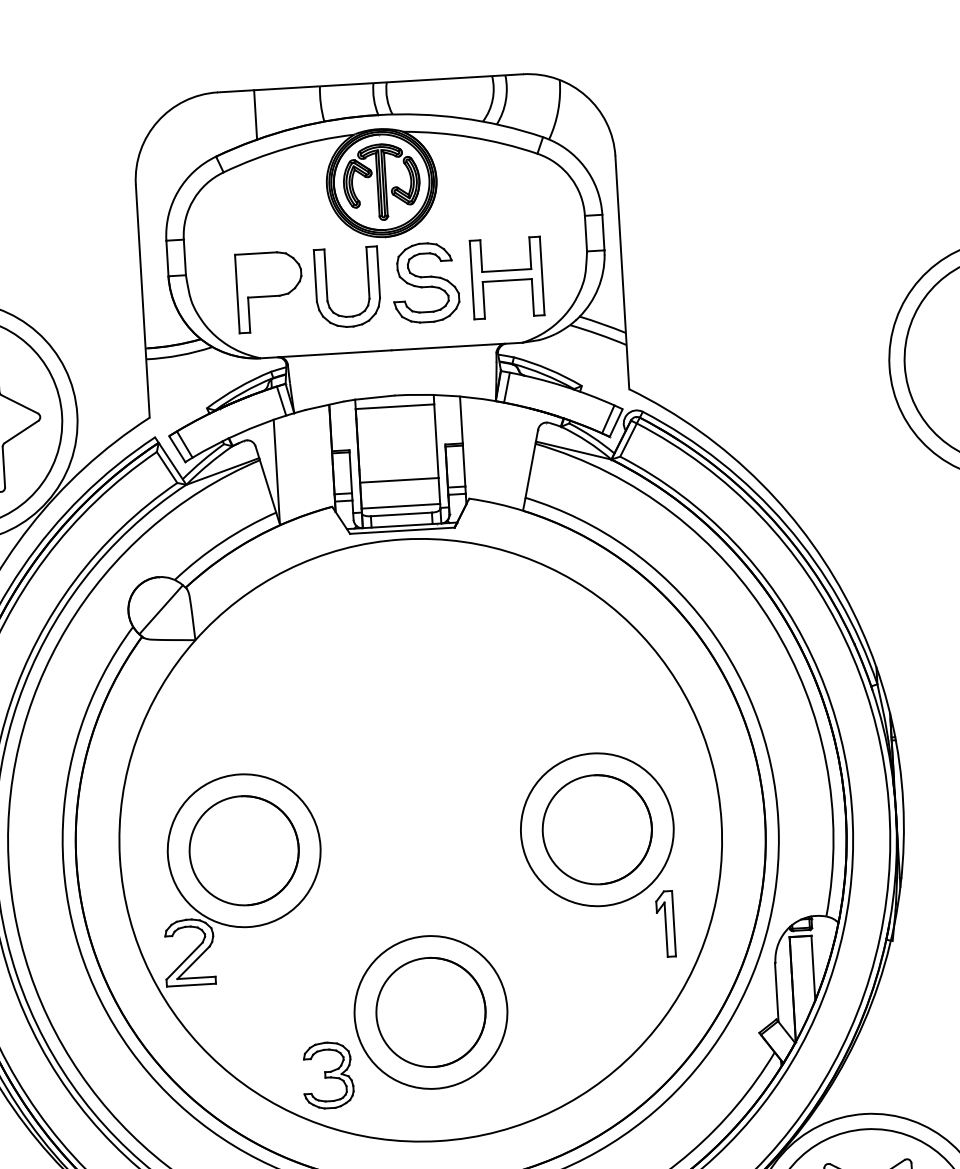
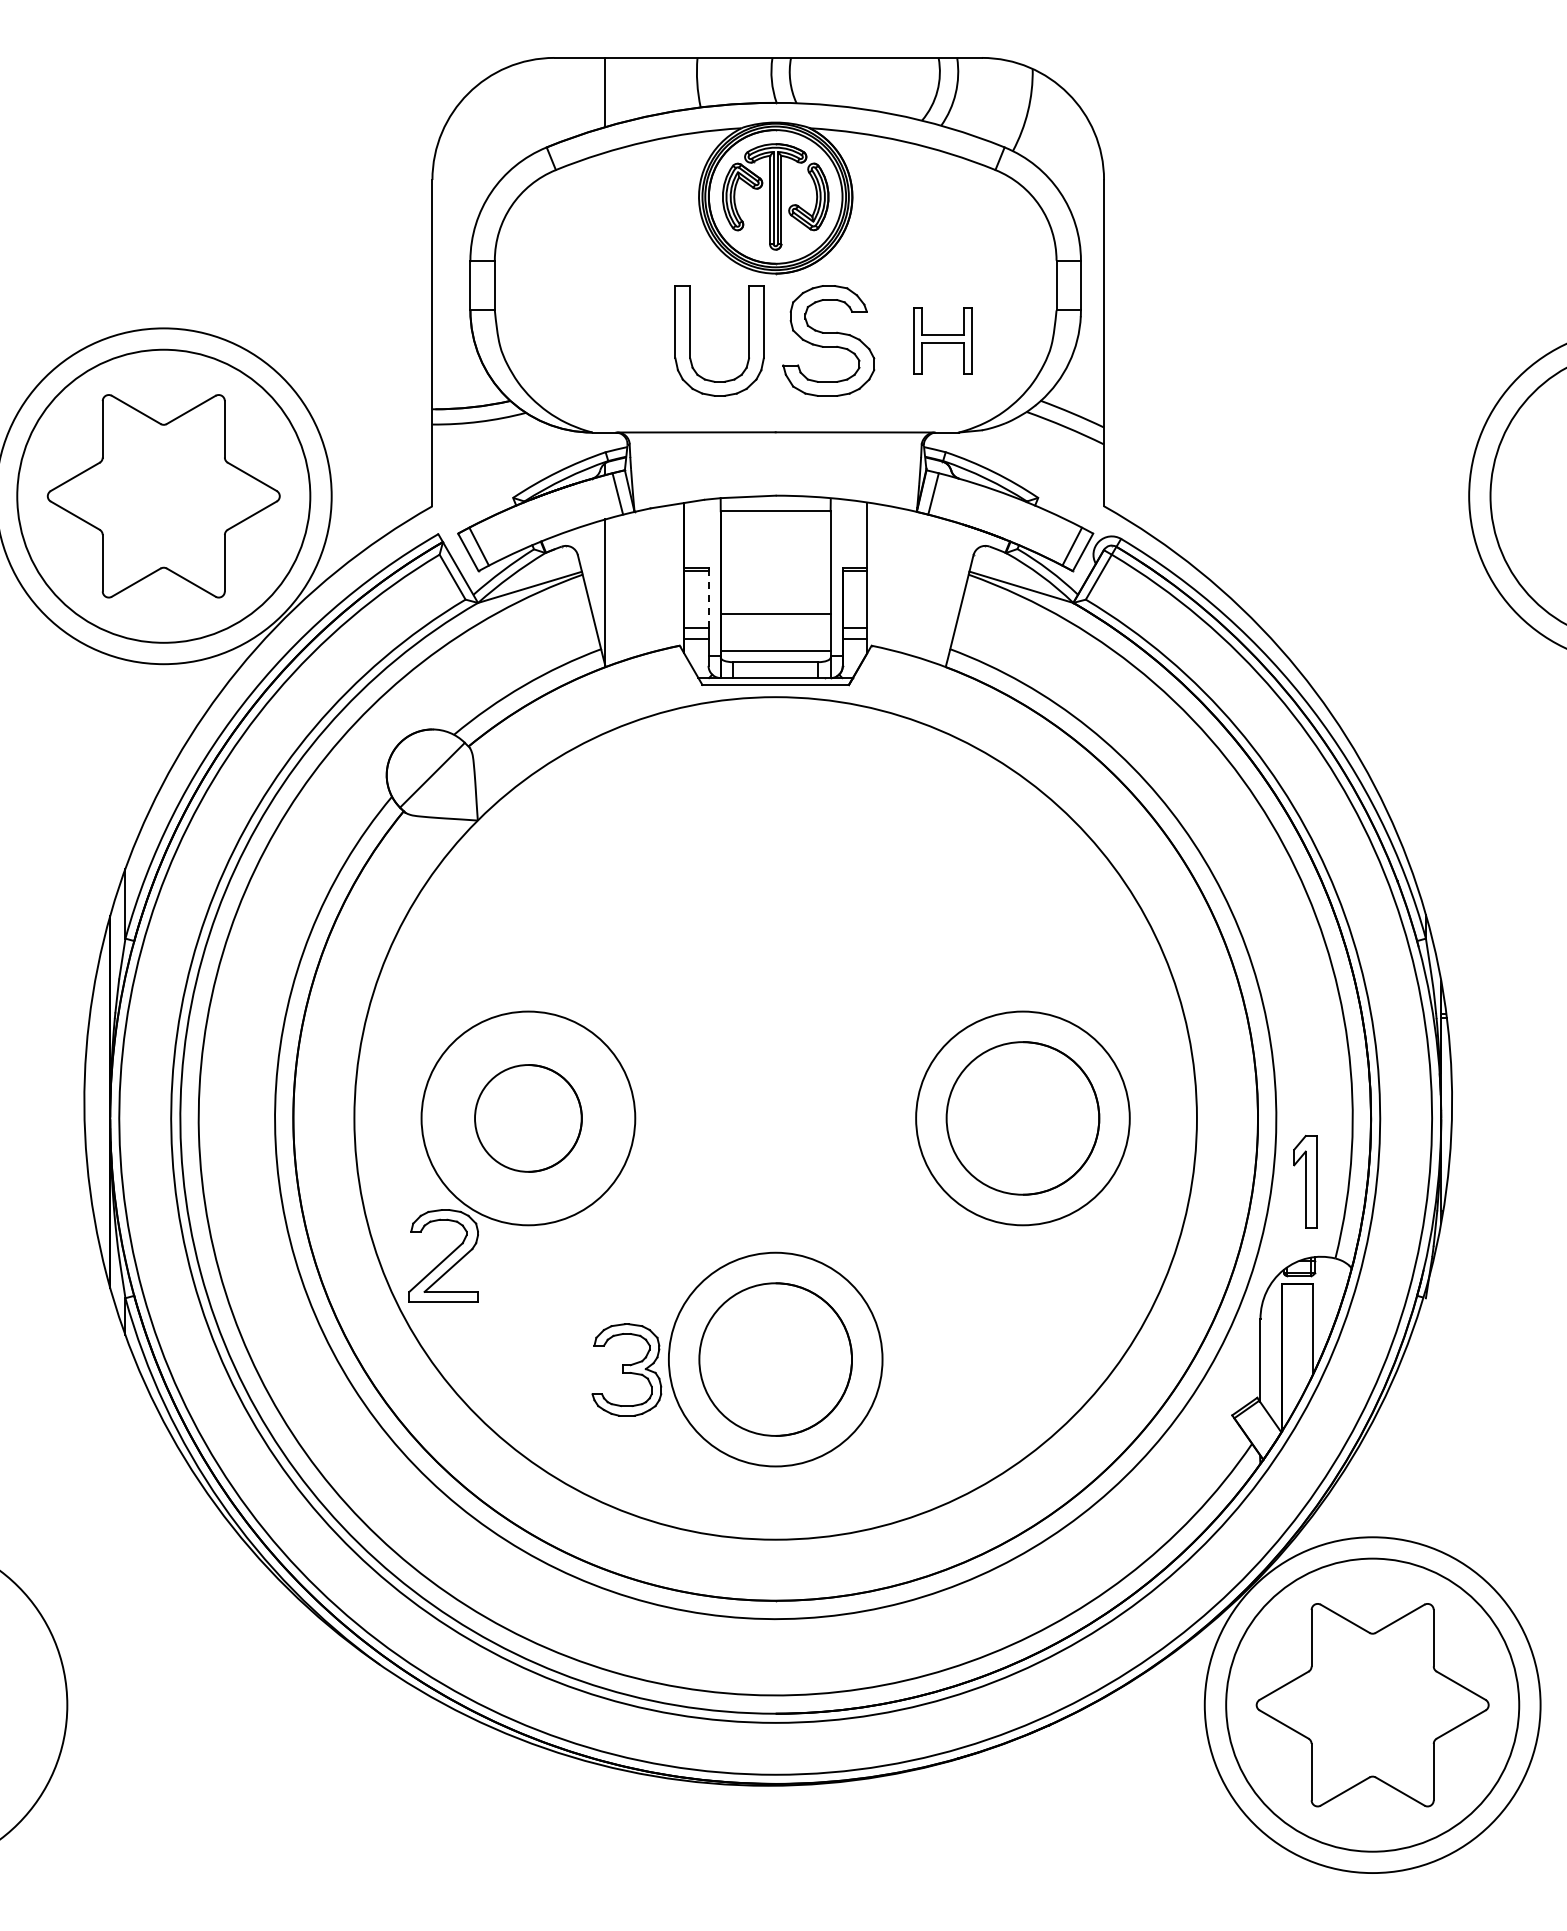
part: (506, 277) -> (942, 340), size x0.6
part: (269, 291) -> (610, 340), removed
line: (350, 472) -> (708, 599), solid -> dashed
circle: (244, 850) -> (528, 1118), size x0.7
part: (665, 923) -> (1305, 1181), moved
part: (327, 1075) -> (626, 1369), moved

